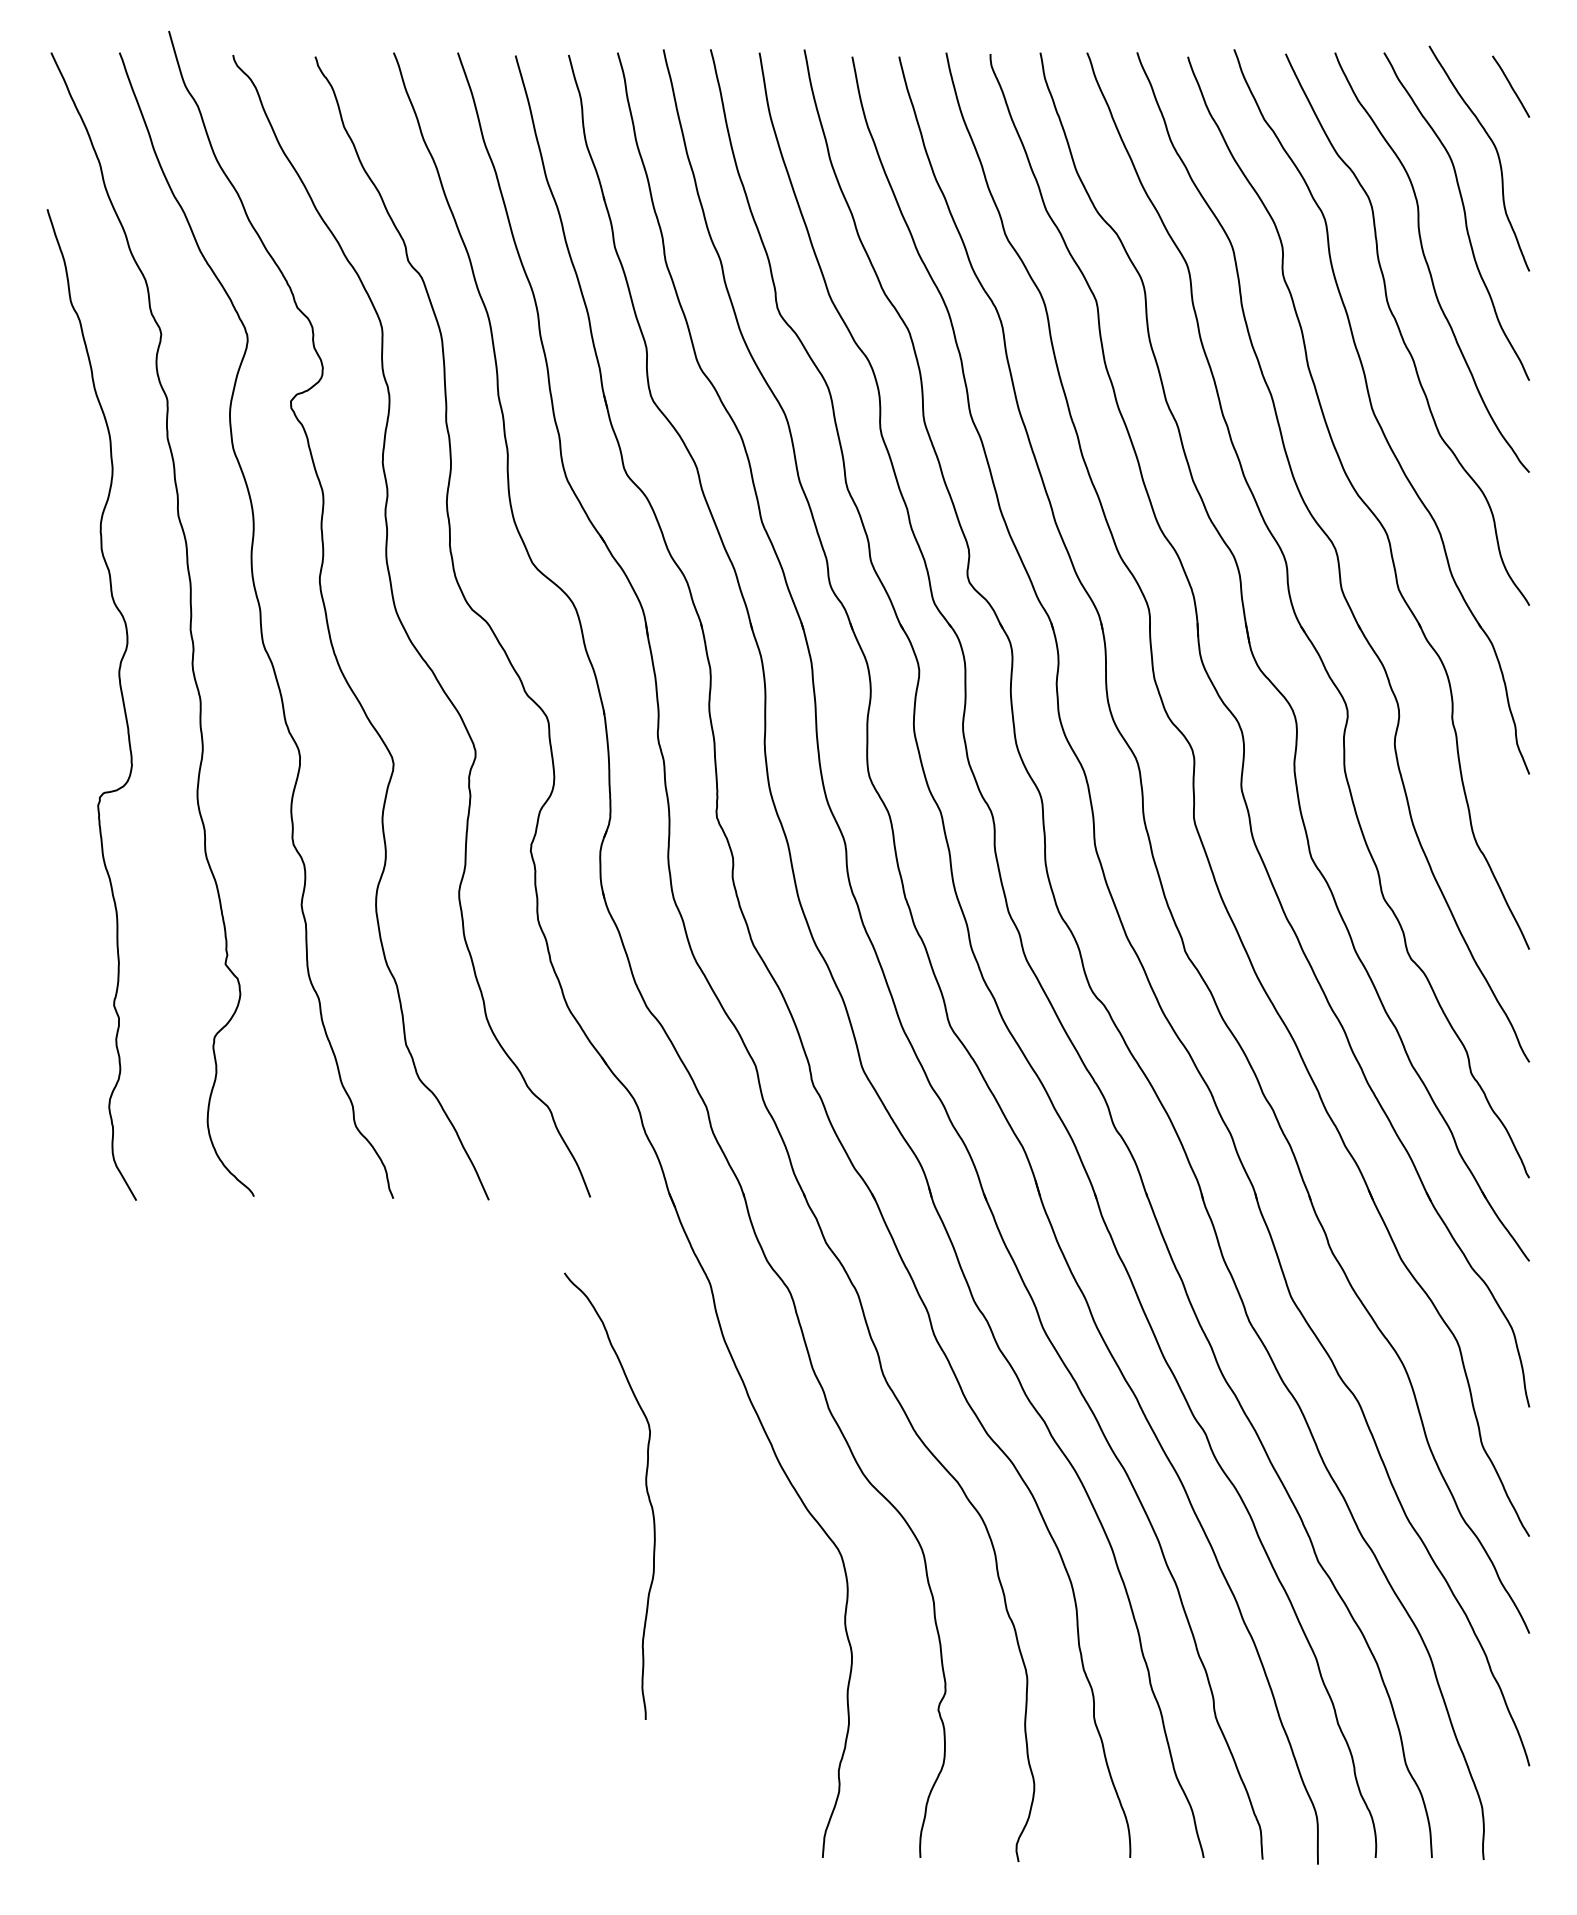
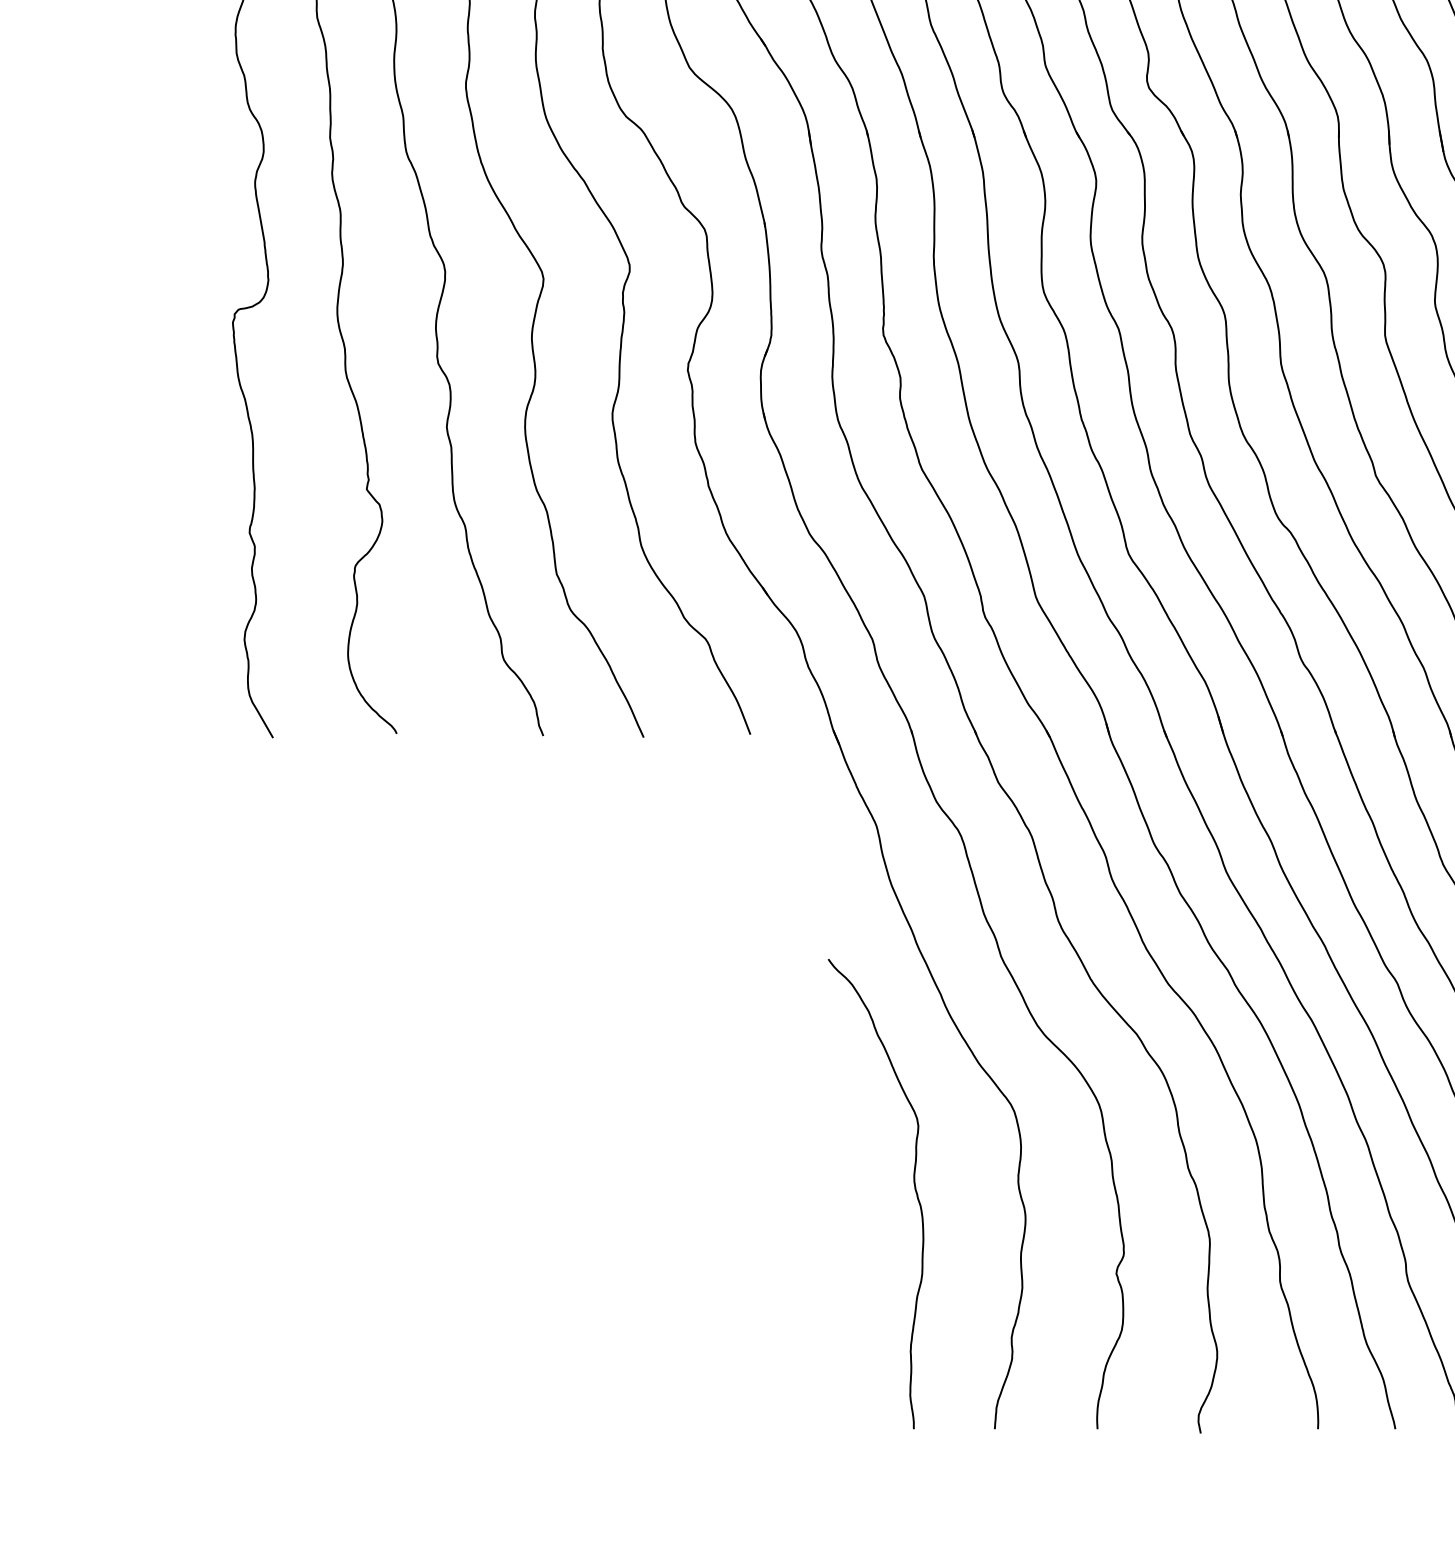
curve: (645, 1487) -> (913, 1184), moved

